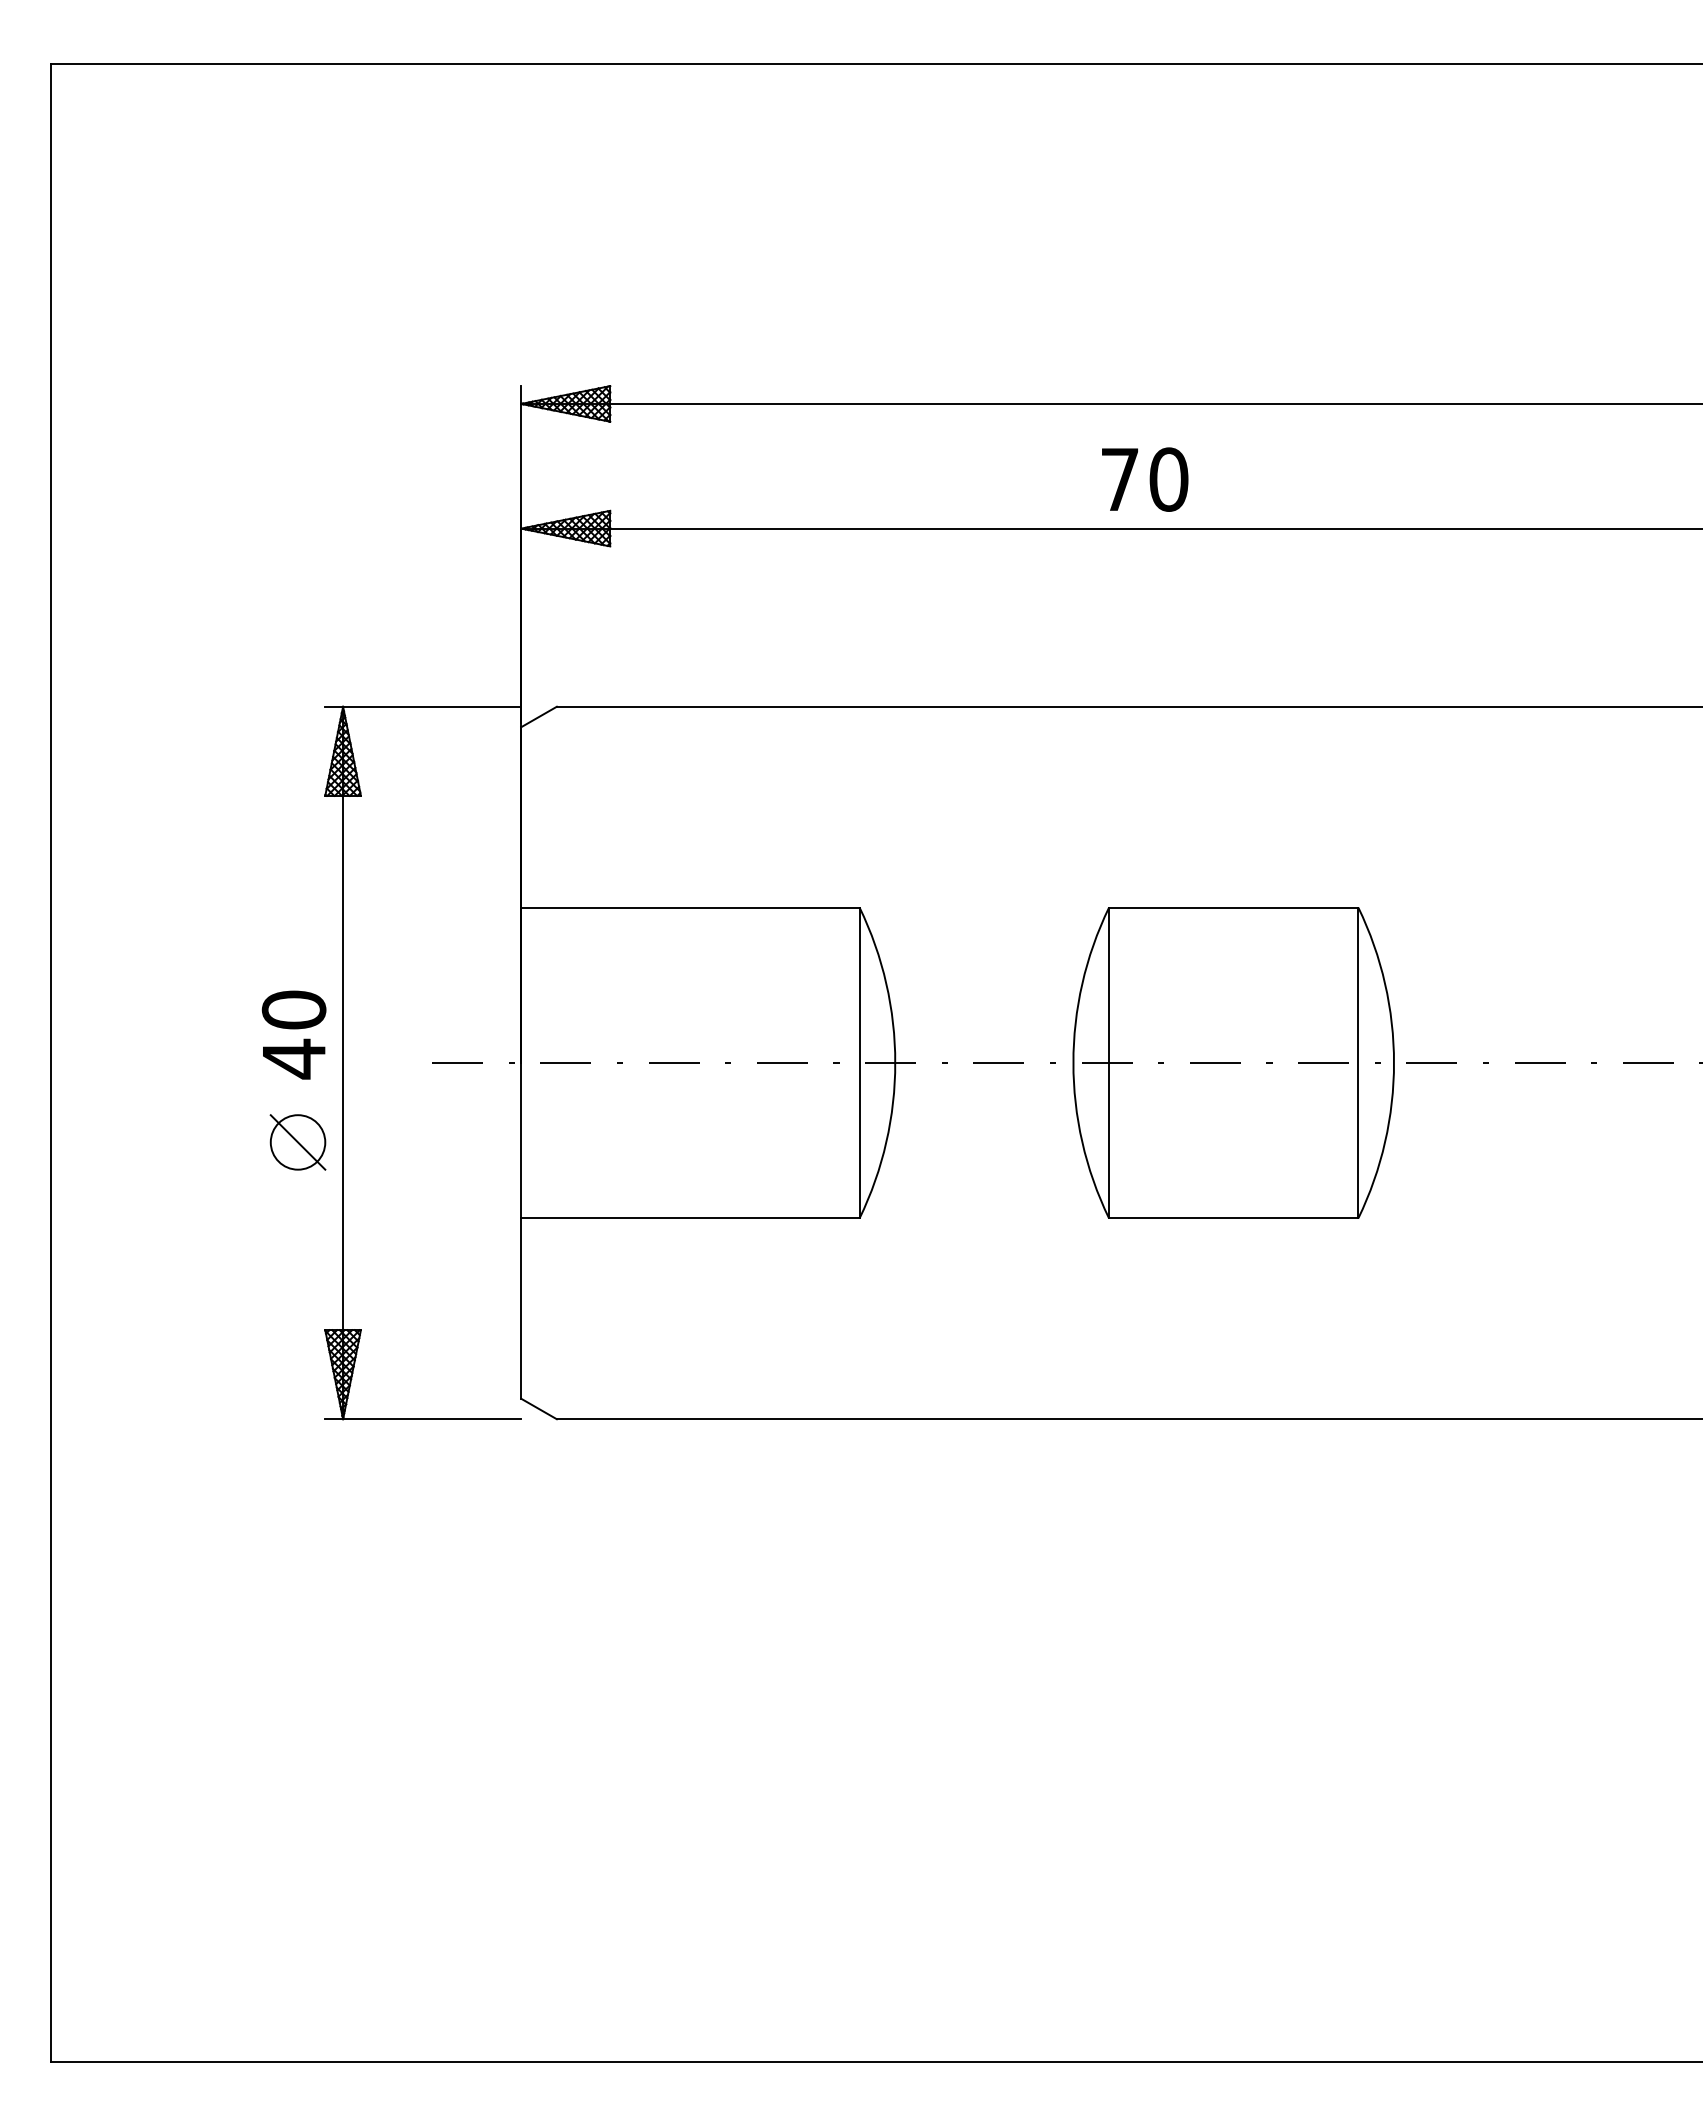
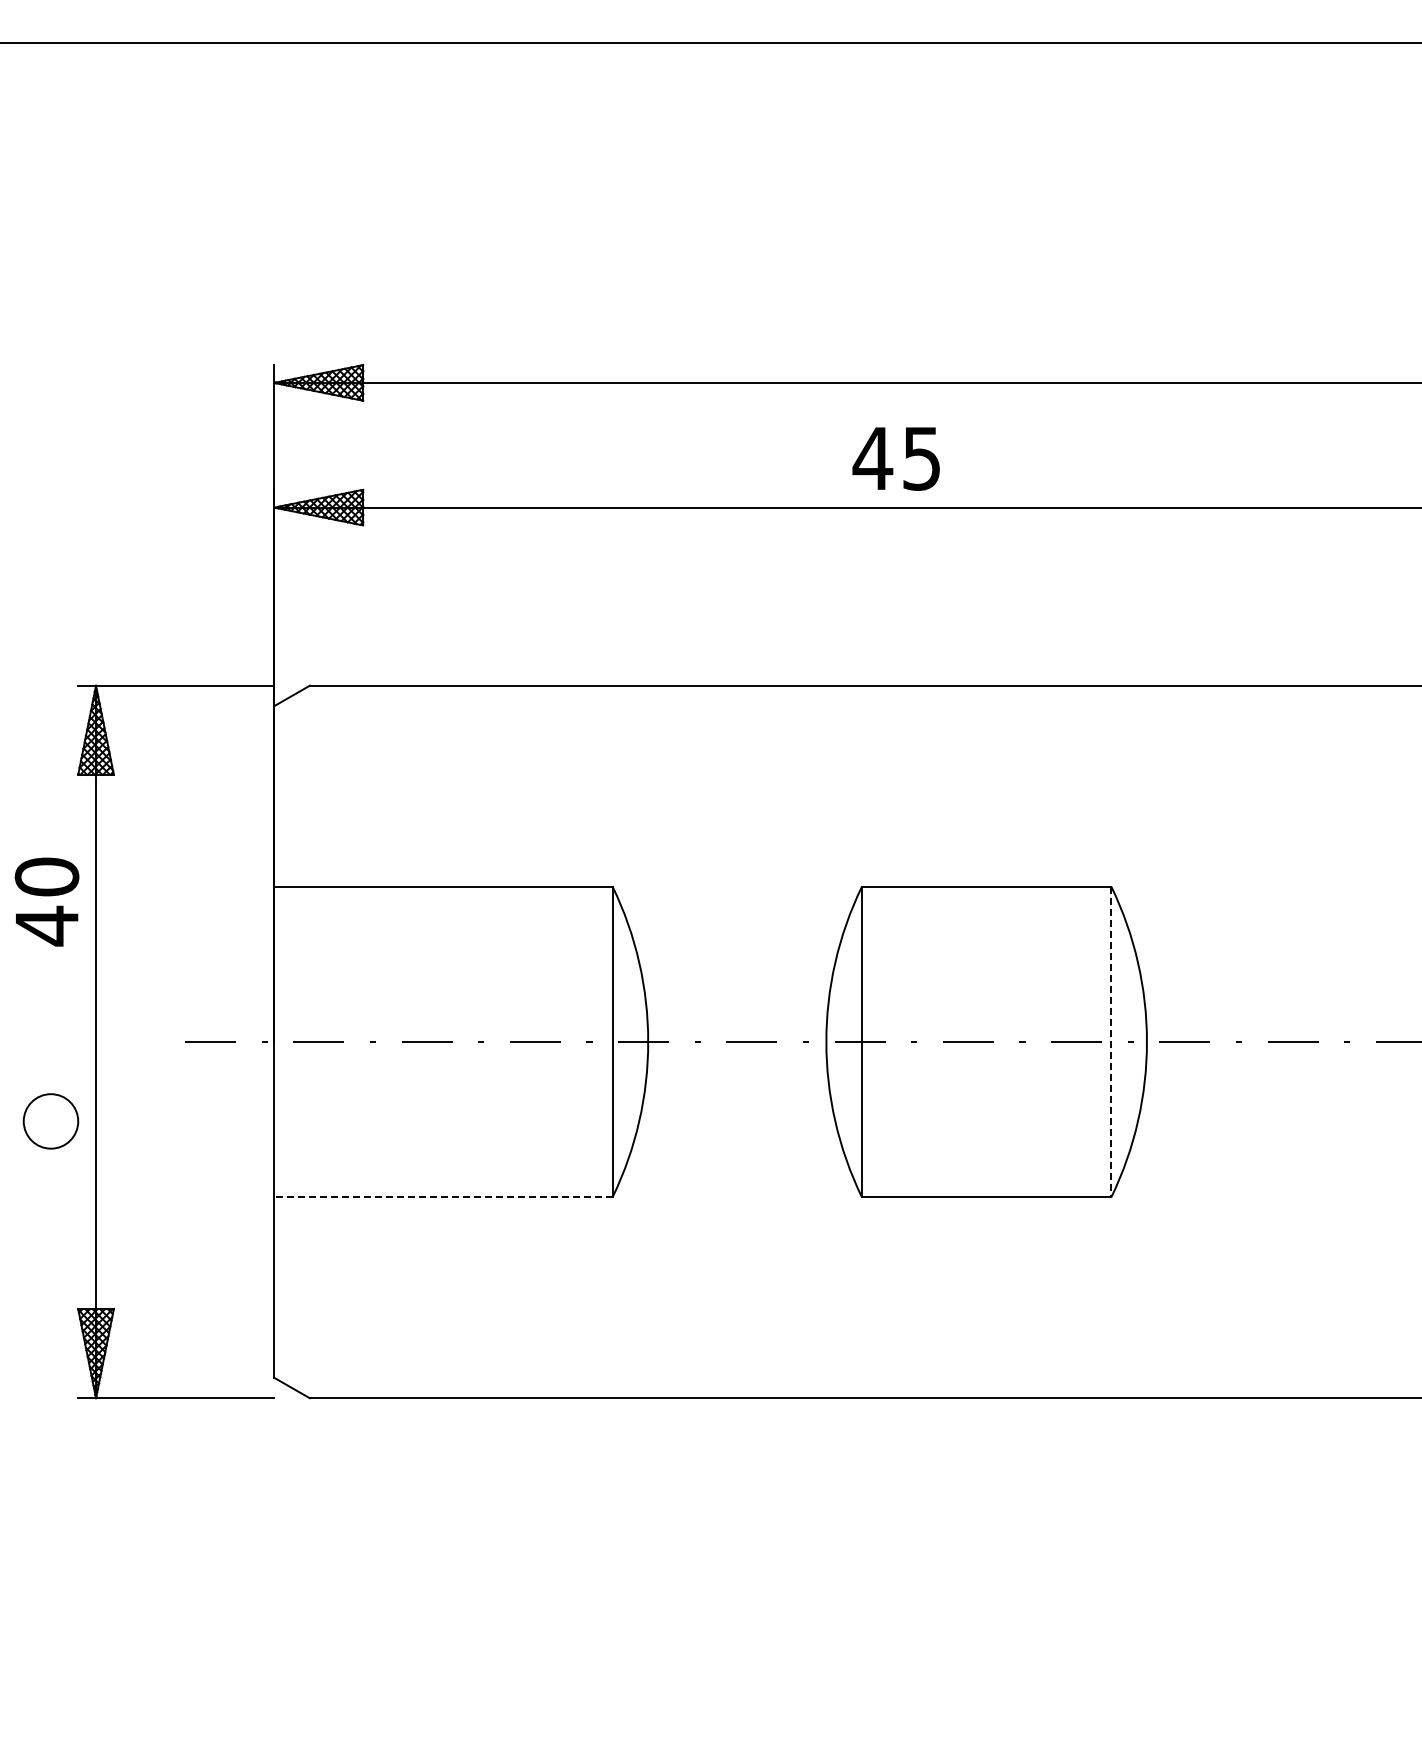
text: (1143, 479) -> (896, 458), 70 -> 45
text: (293, 1034) -> (46, 901), moved
line: (1358, 1063) -> (1111, 1042), solid -> dashed
line: (297, 1142) -> (50, 1121), removed
line: (689, 1218) -> (442, 1197), solid -> dashed

